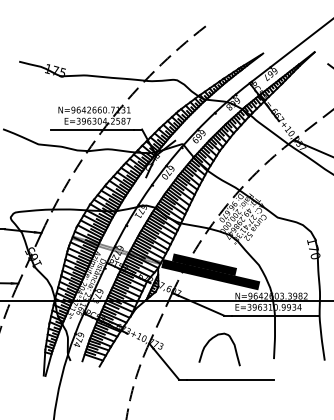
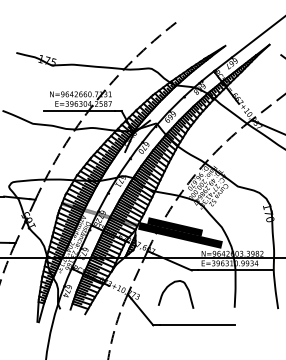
curve: (210, 341) -> (168, 287), moved

